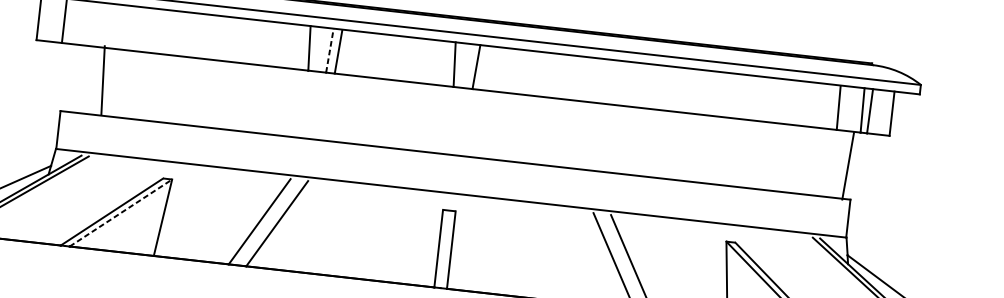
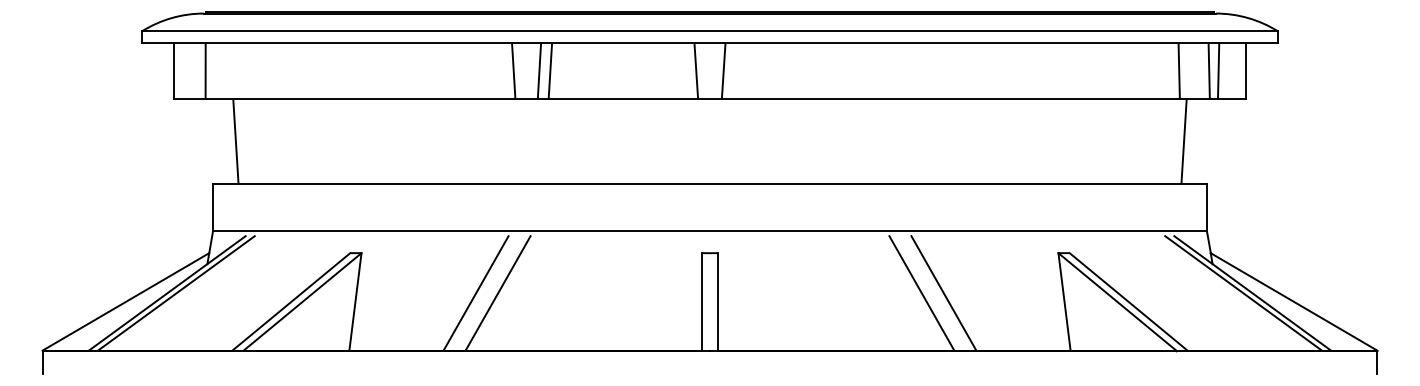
line: (329, 50) -> (539, 71), dashed -> solid
line: (102, 80) -> (235, 141), moved
line: (847, 166) -> (1183, 141), moved
line: (120, 212) -> (302, 301), dashed -> solid

